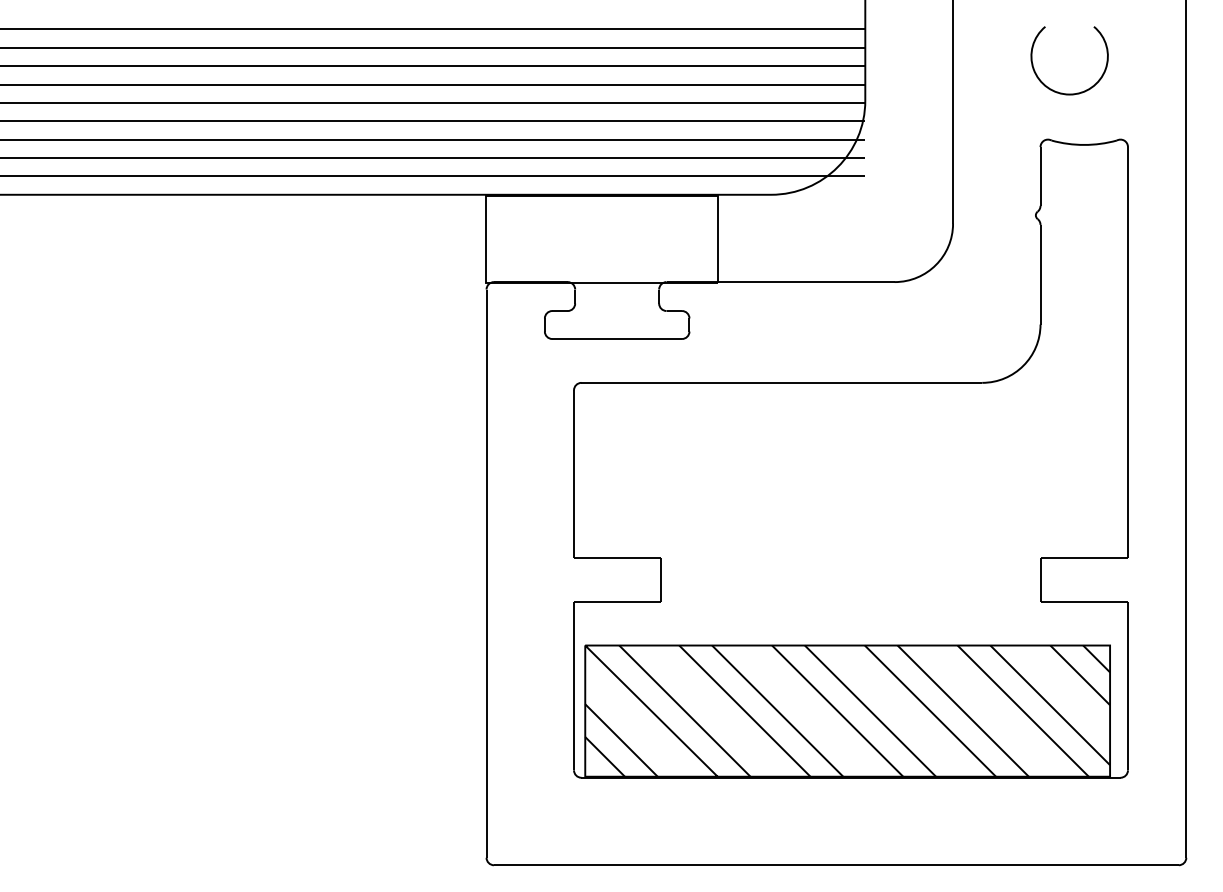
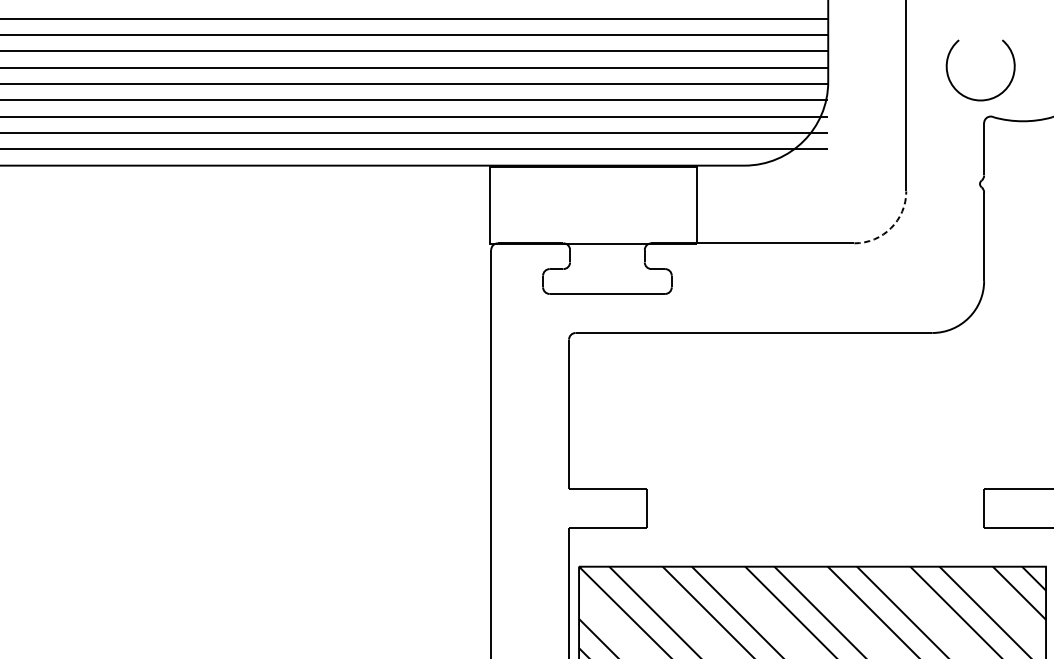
arc: (1062, 92) -> (974, 98), moved
arc: (935, 265) -> (890, 228), solid -> dashed

